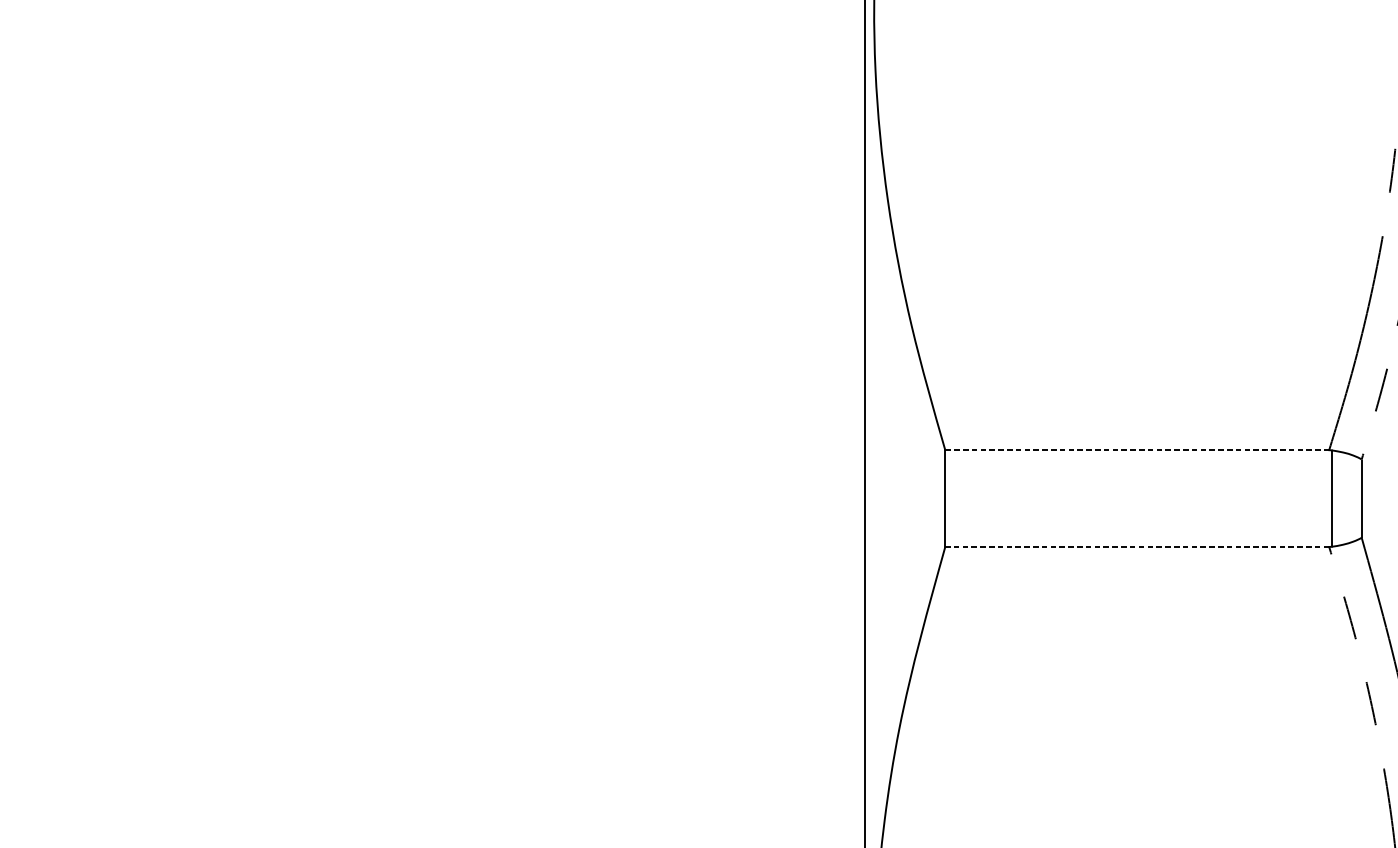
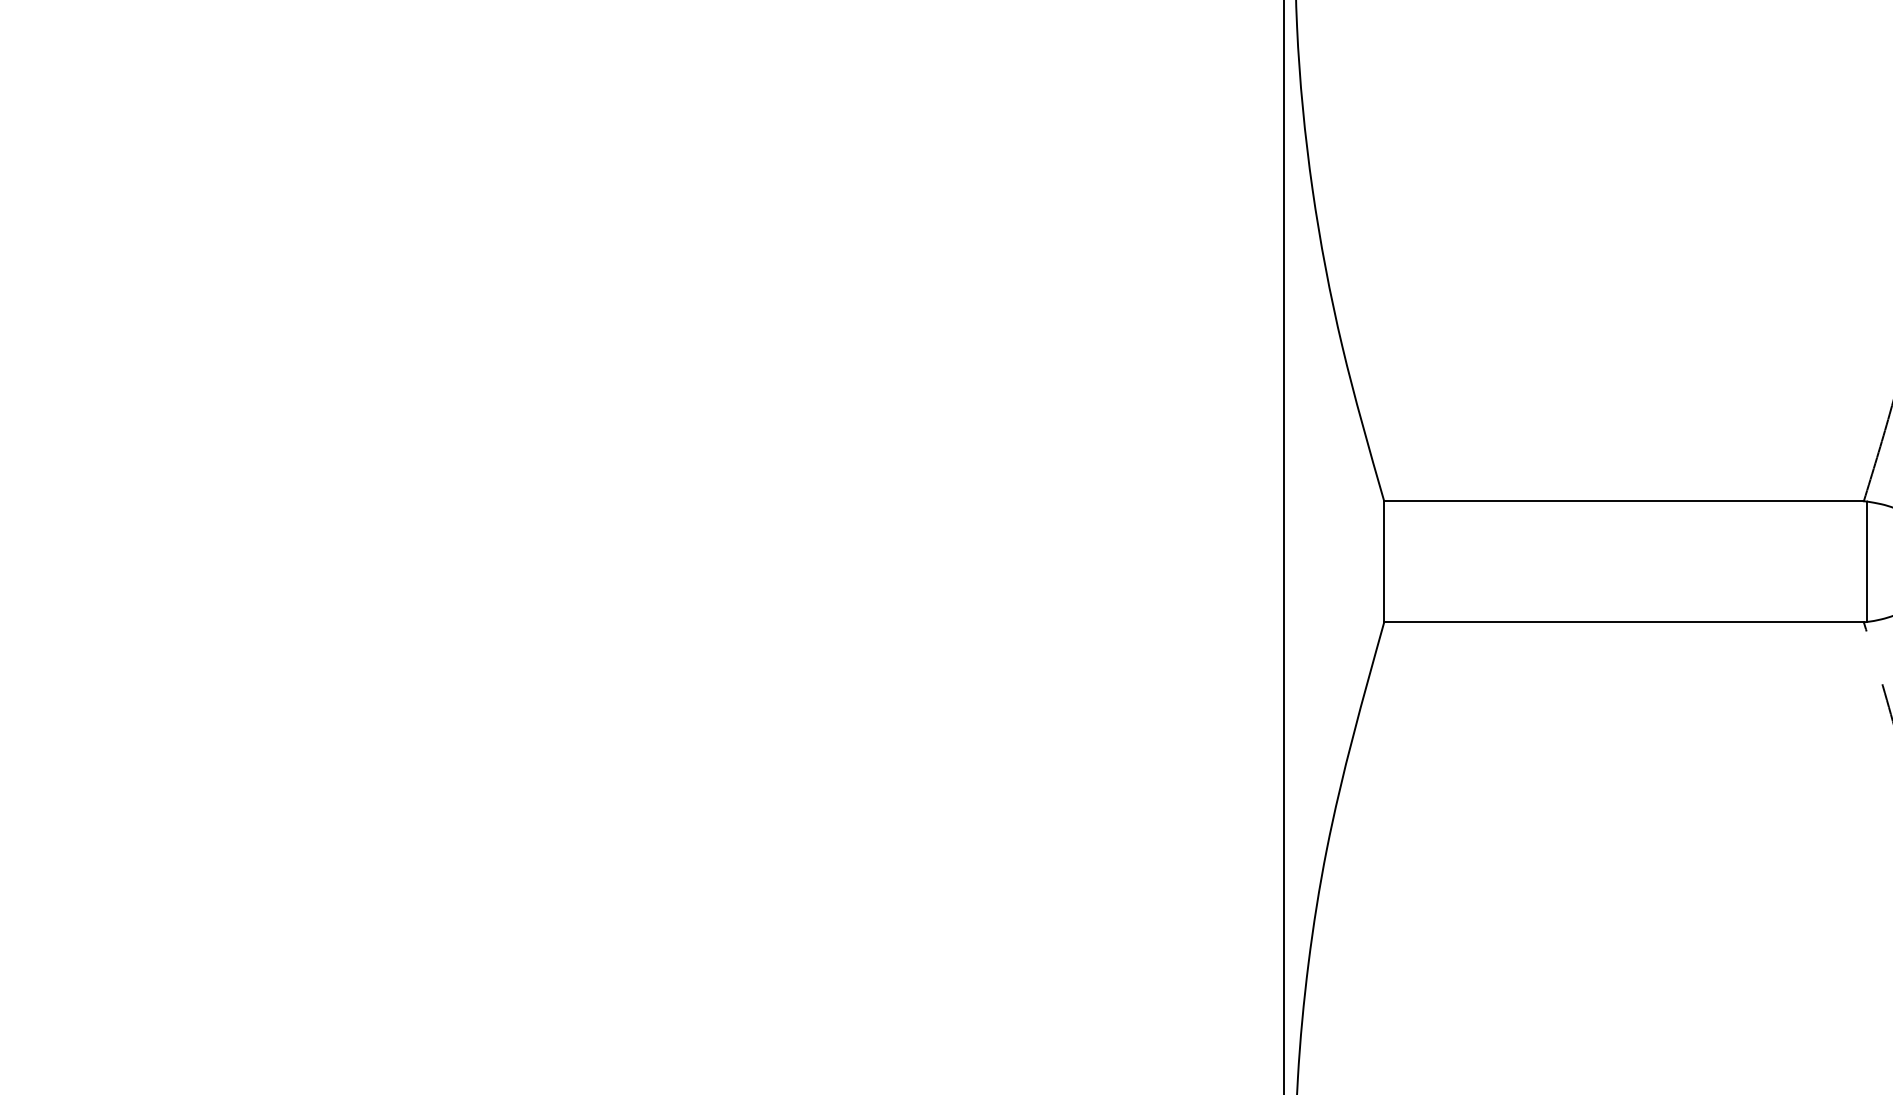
line: (1137, 450) -> (1624, 501), dashed -> solid
line: (1137, 547) -> (1624, 622), dashed -> solid

